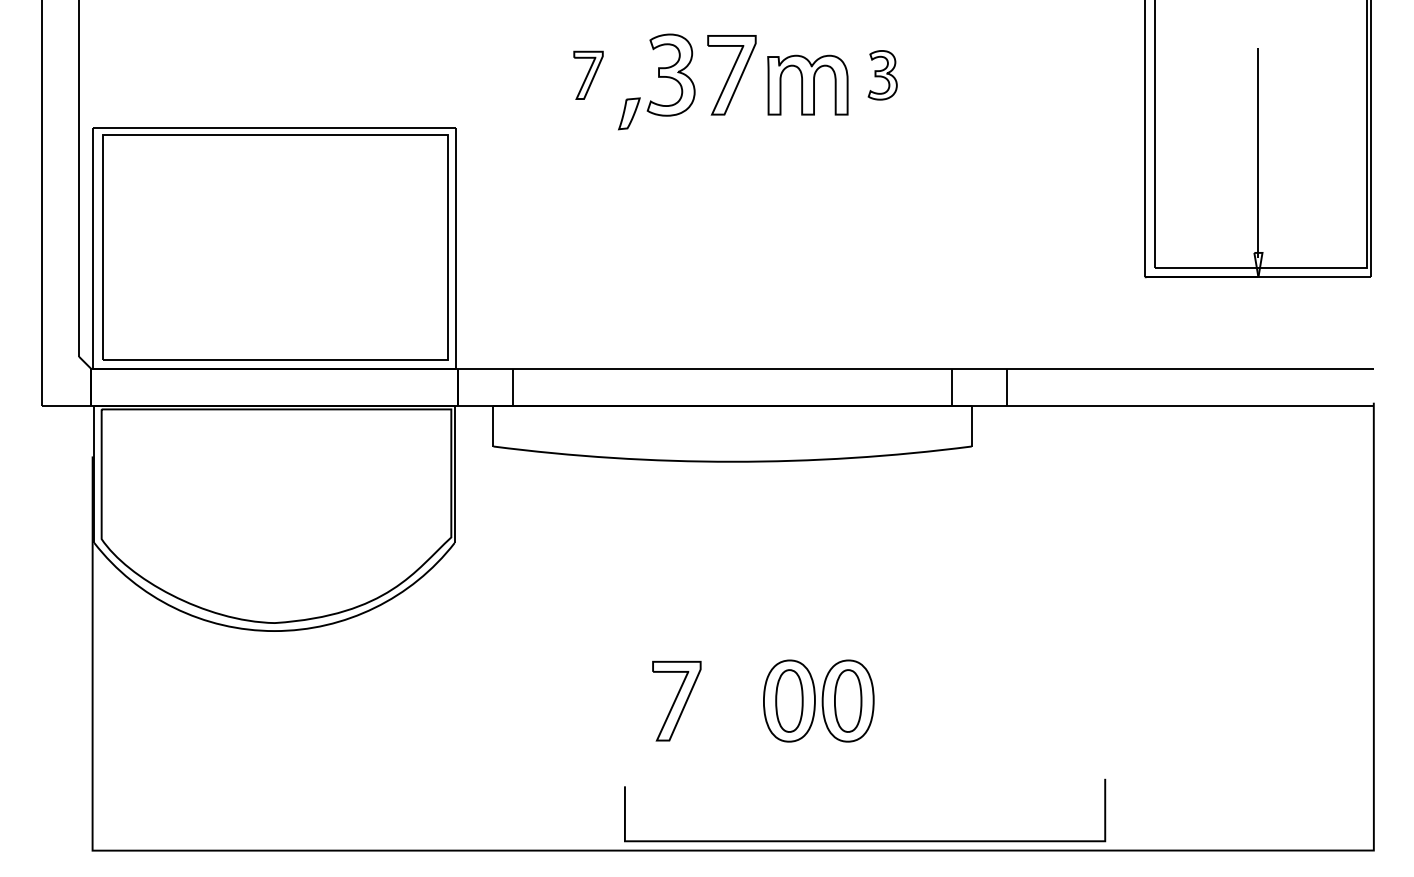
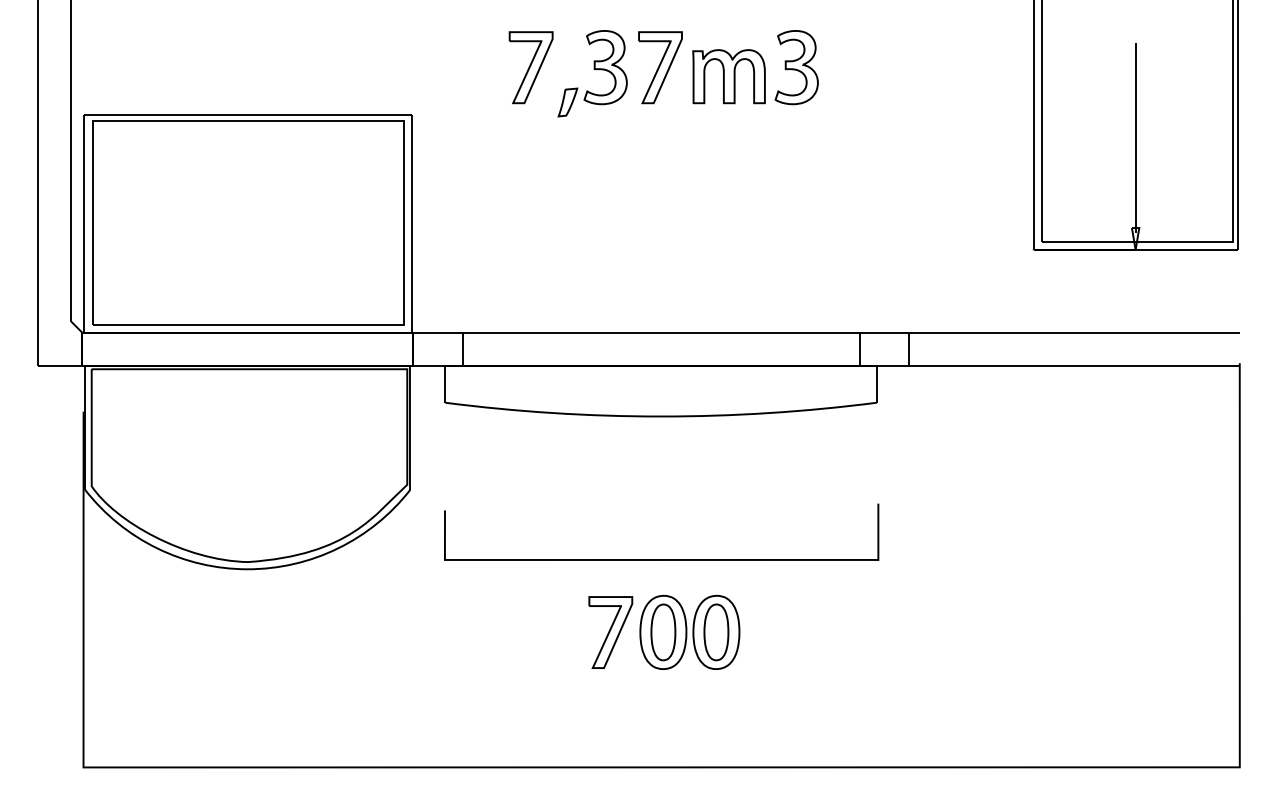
part: (587, 75) -> (530, 67), size x1.67
part: (882, 75) -> (796, 67), size x1.67
part: (818, 700) -> (689, 631), moved
curve: (864, 840) -> (661, 559), moved

